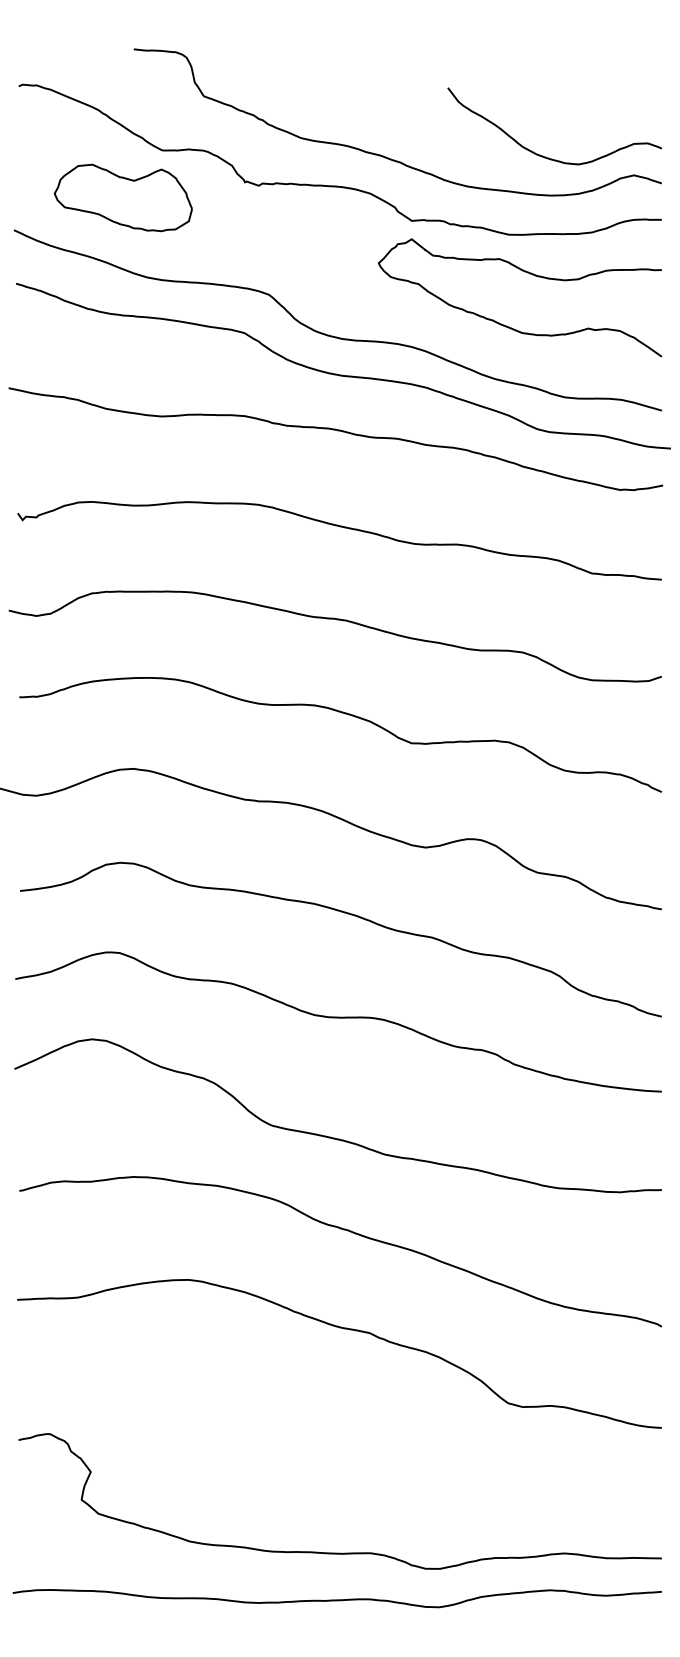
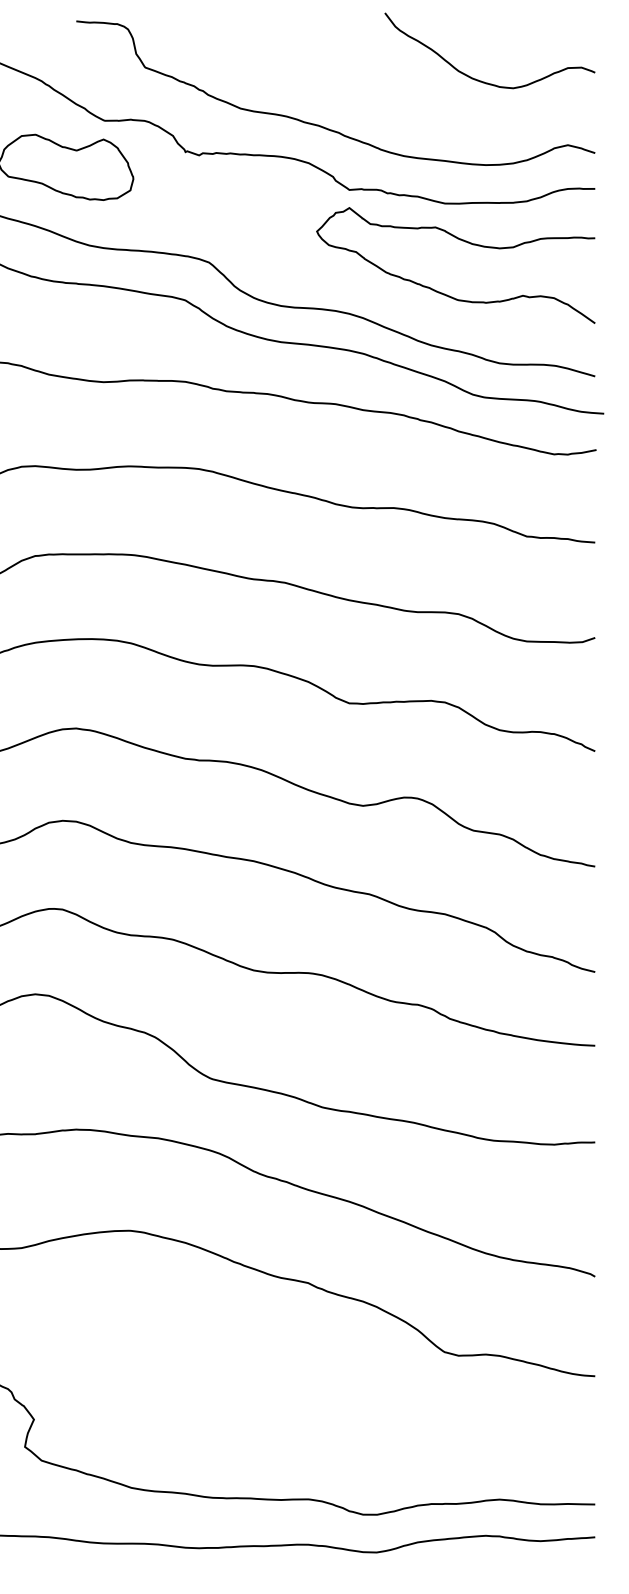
curve: (540, 154) -> (475, 78), moved

